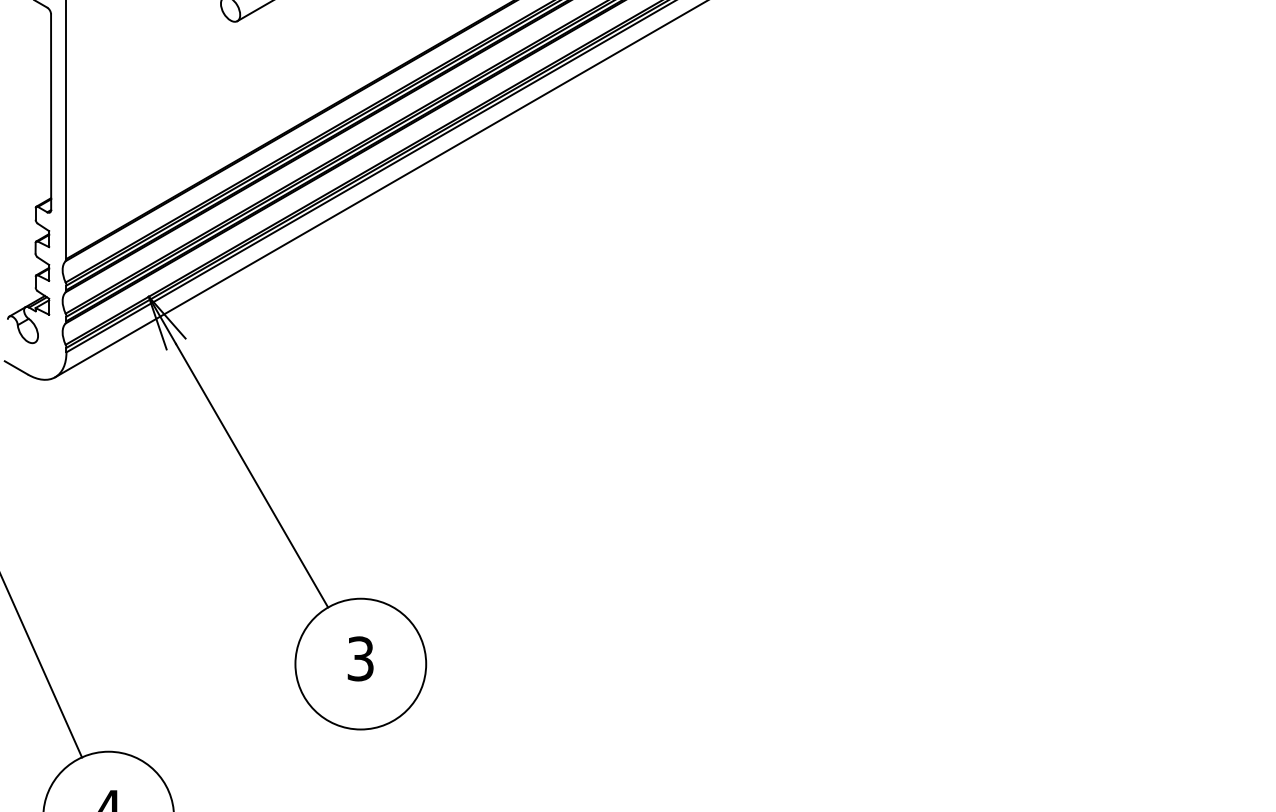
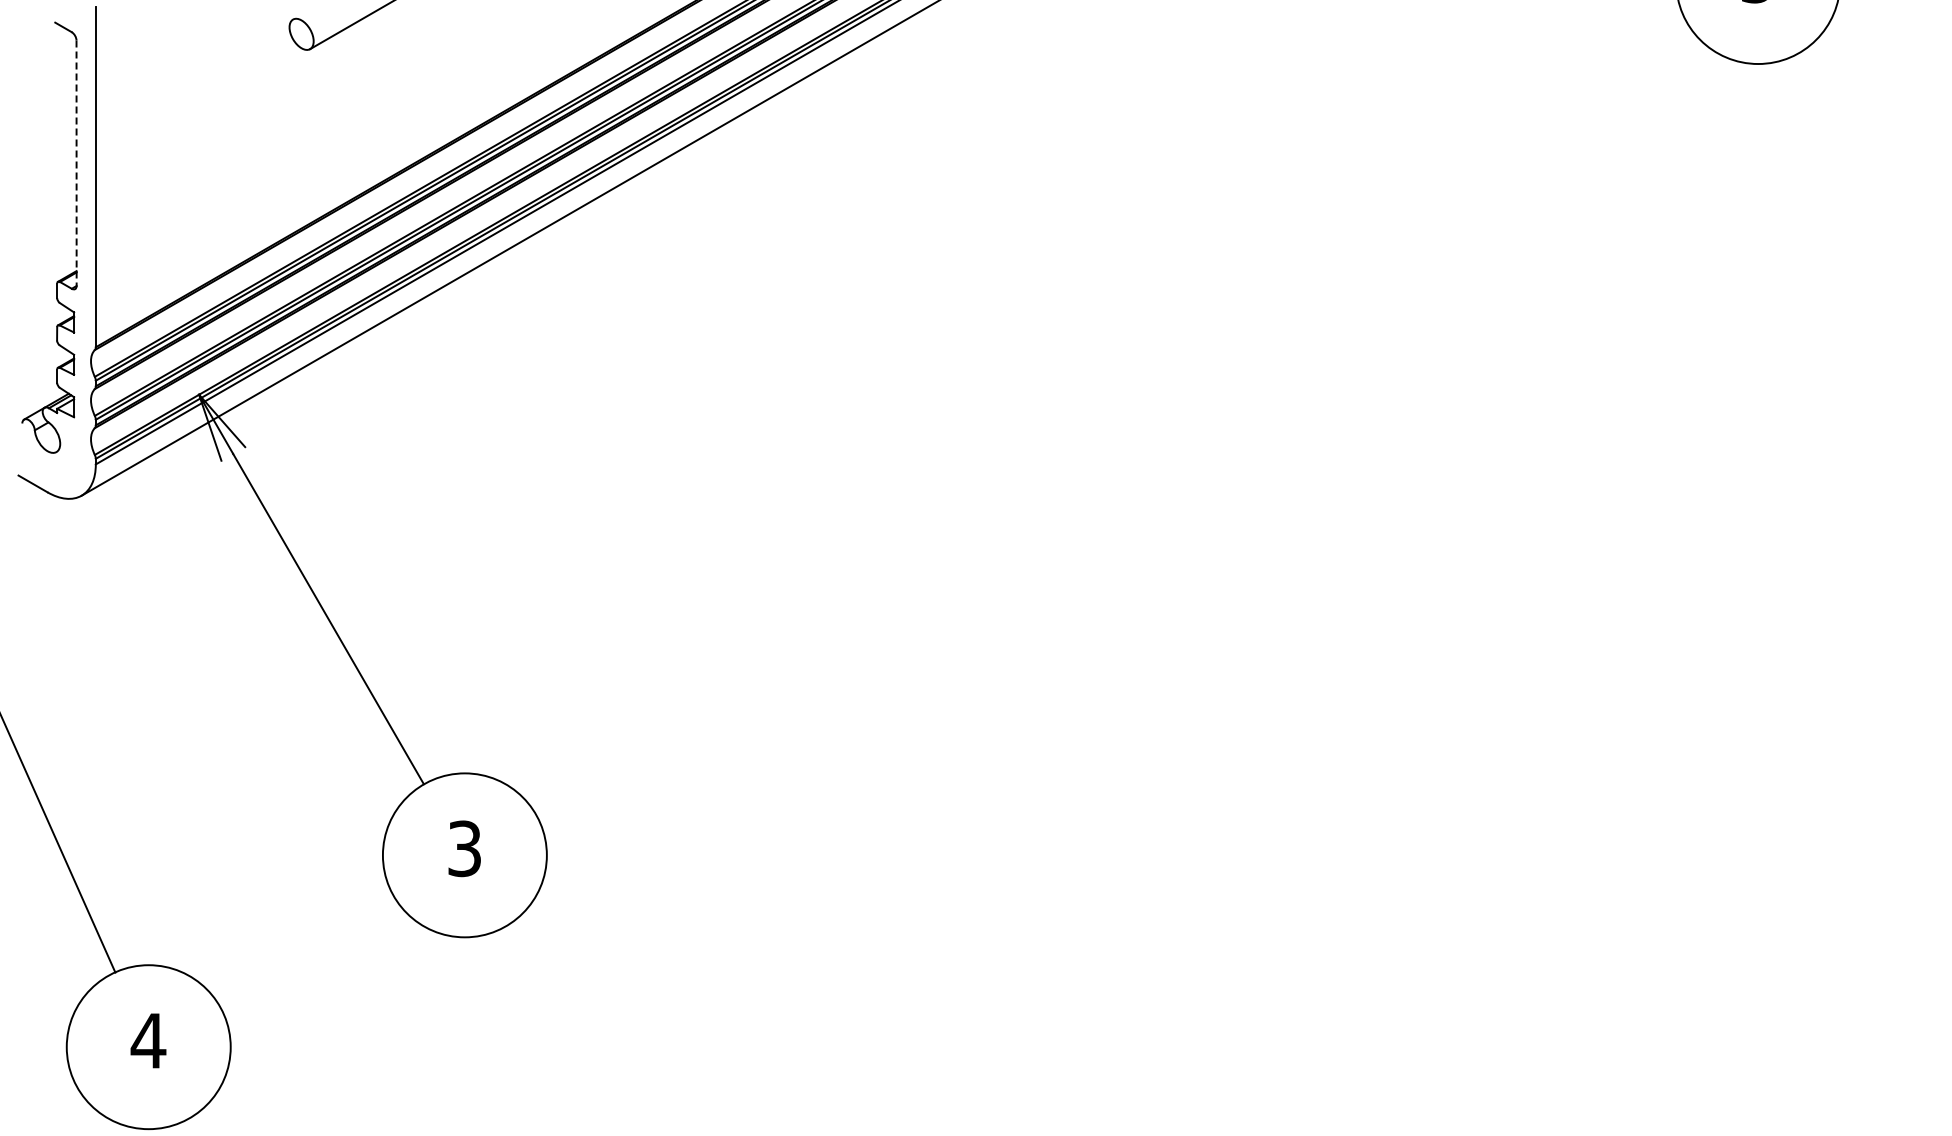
line: (51, 112) -> (76, 163), solid -> dashed

